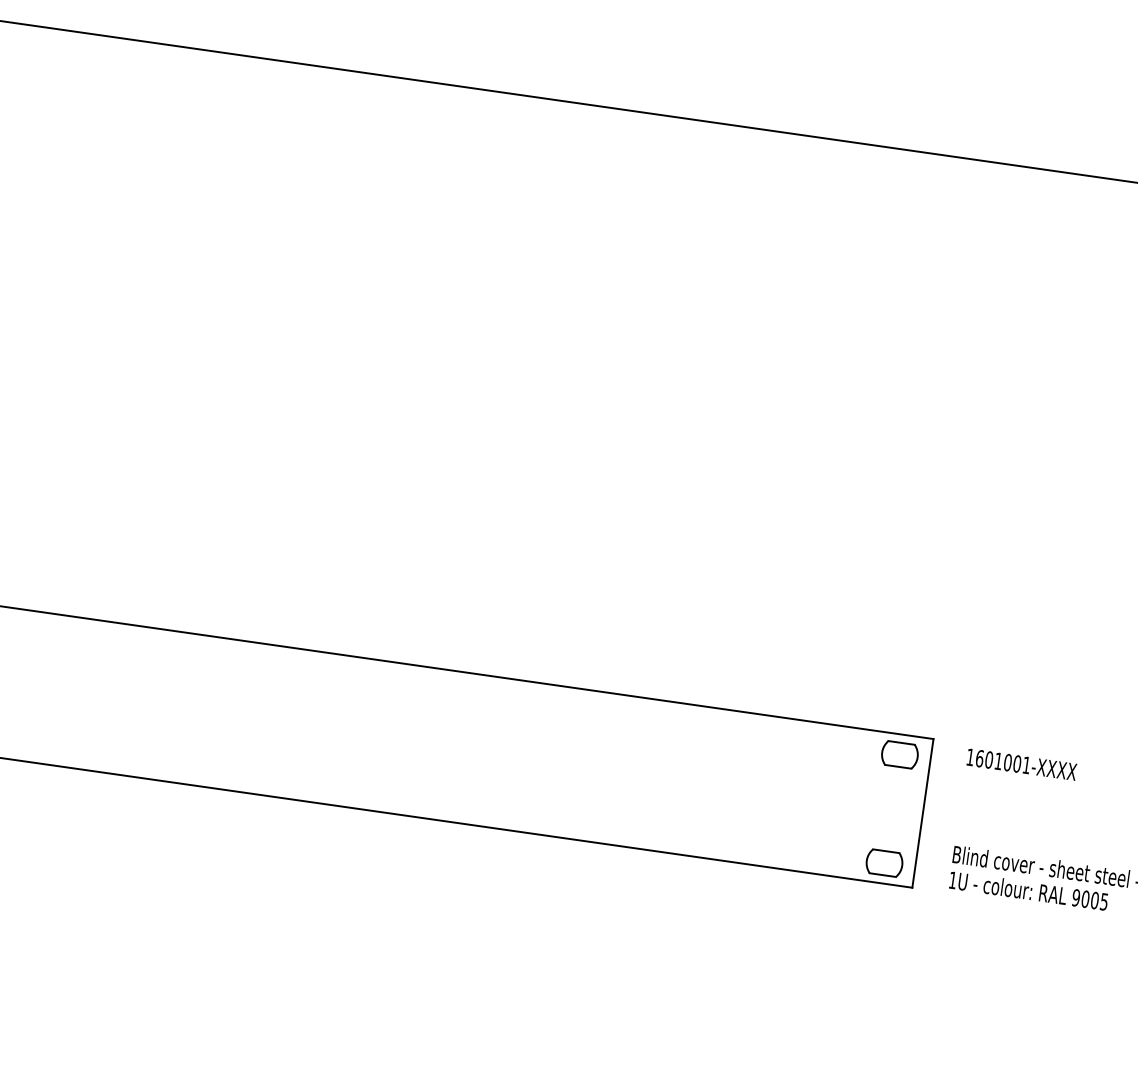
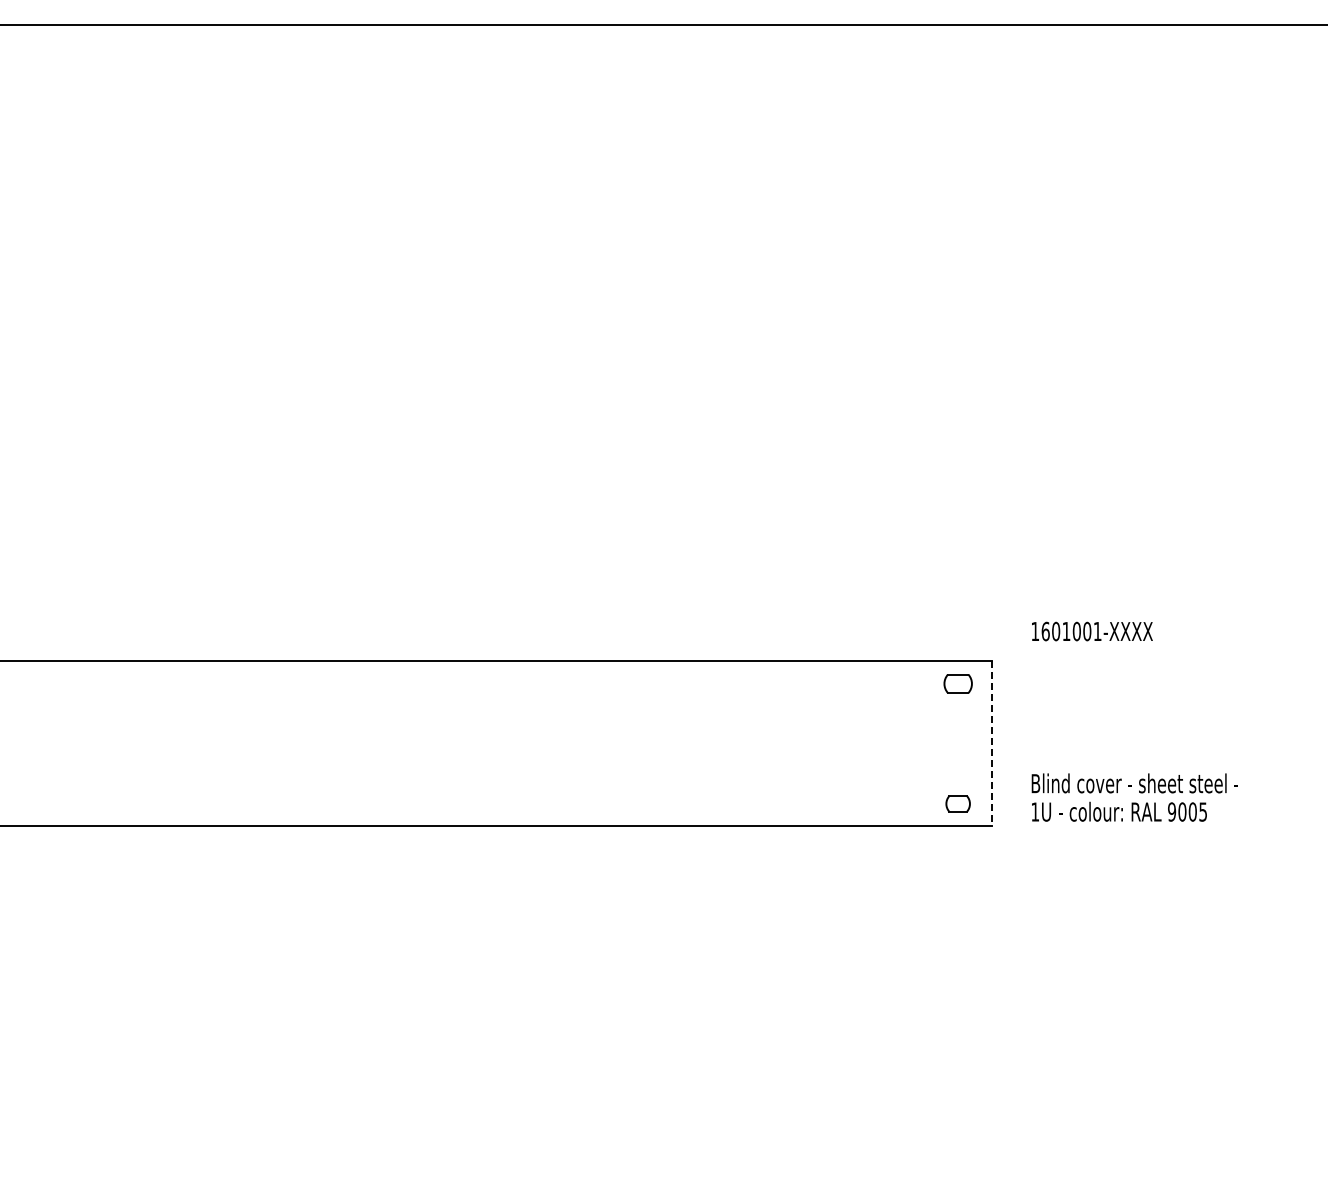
part: (899, 754) -> (957, 683), size x0.7
text: (1022, 764) -> (1092, 631), moved
line: (922, 814) -> (992, 744), solid -> dashed
part: (883, 862) -> (957, 803), size x0.6

